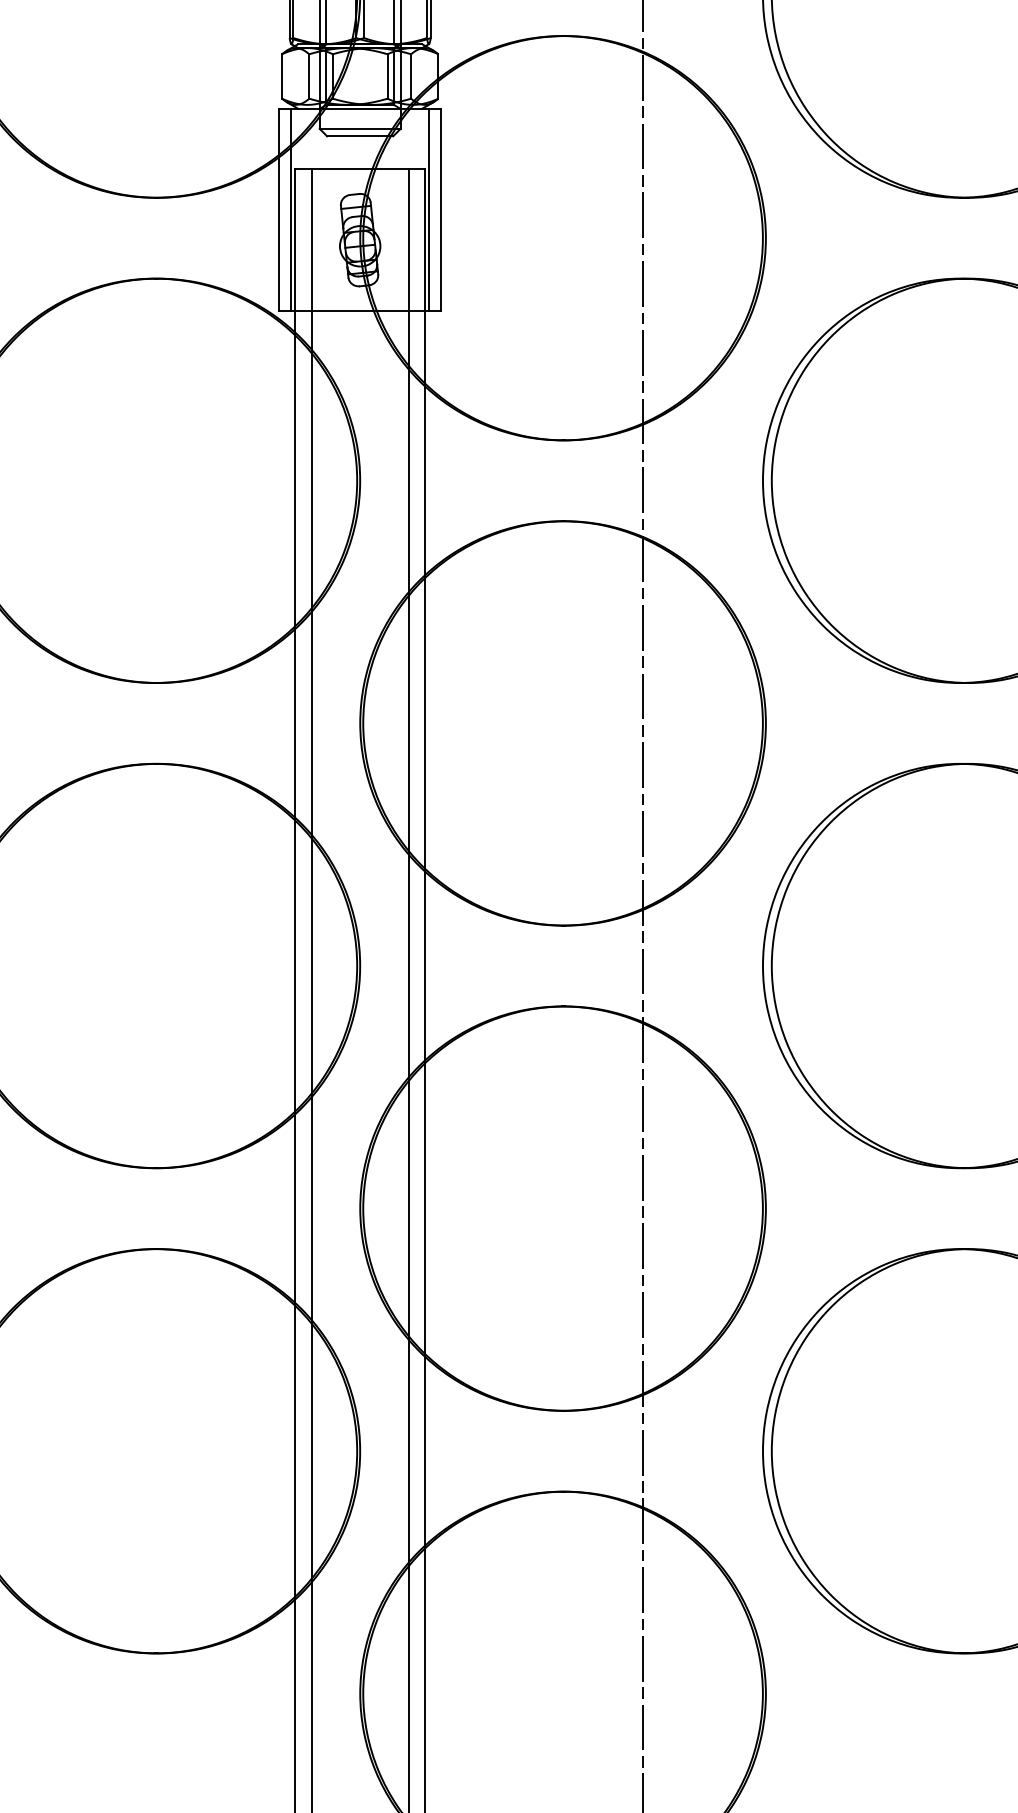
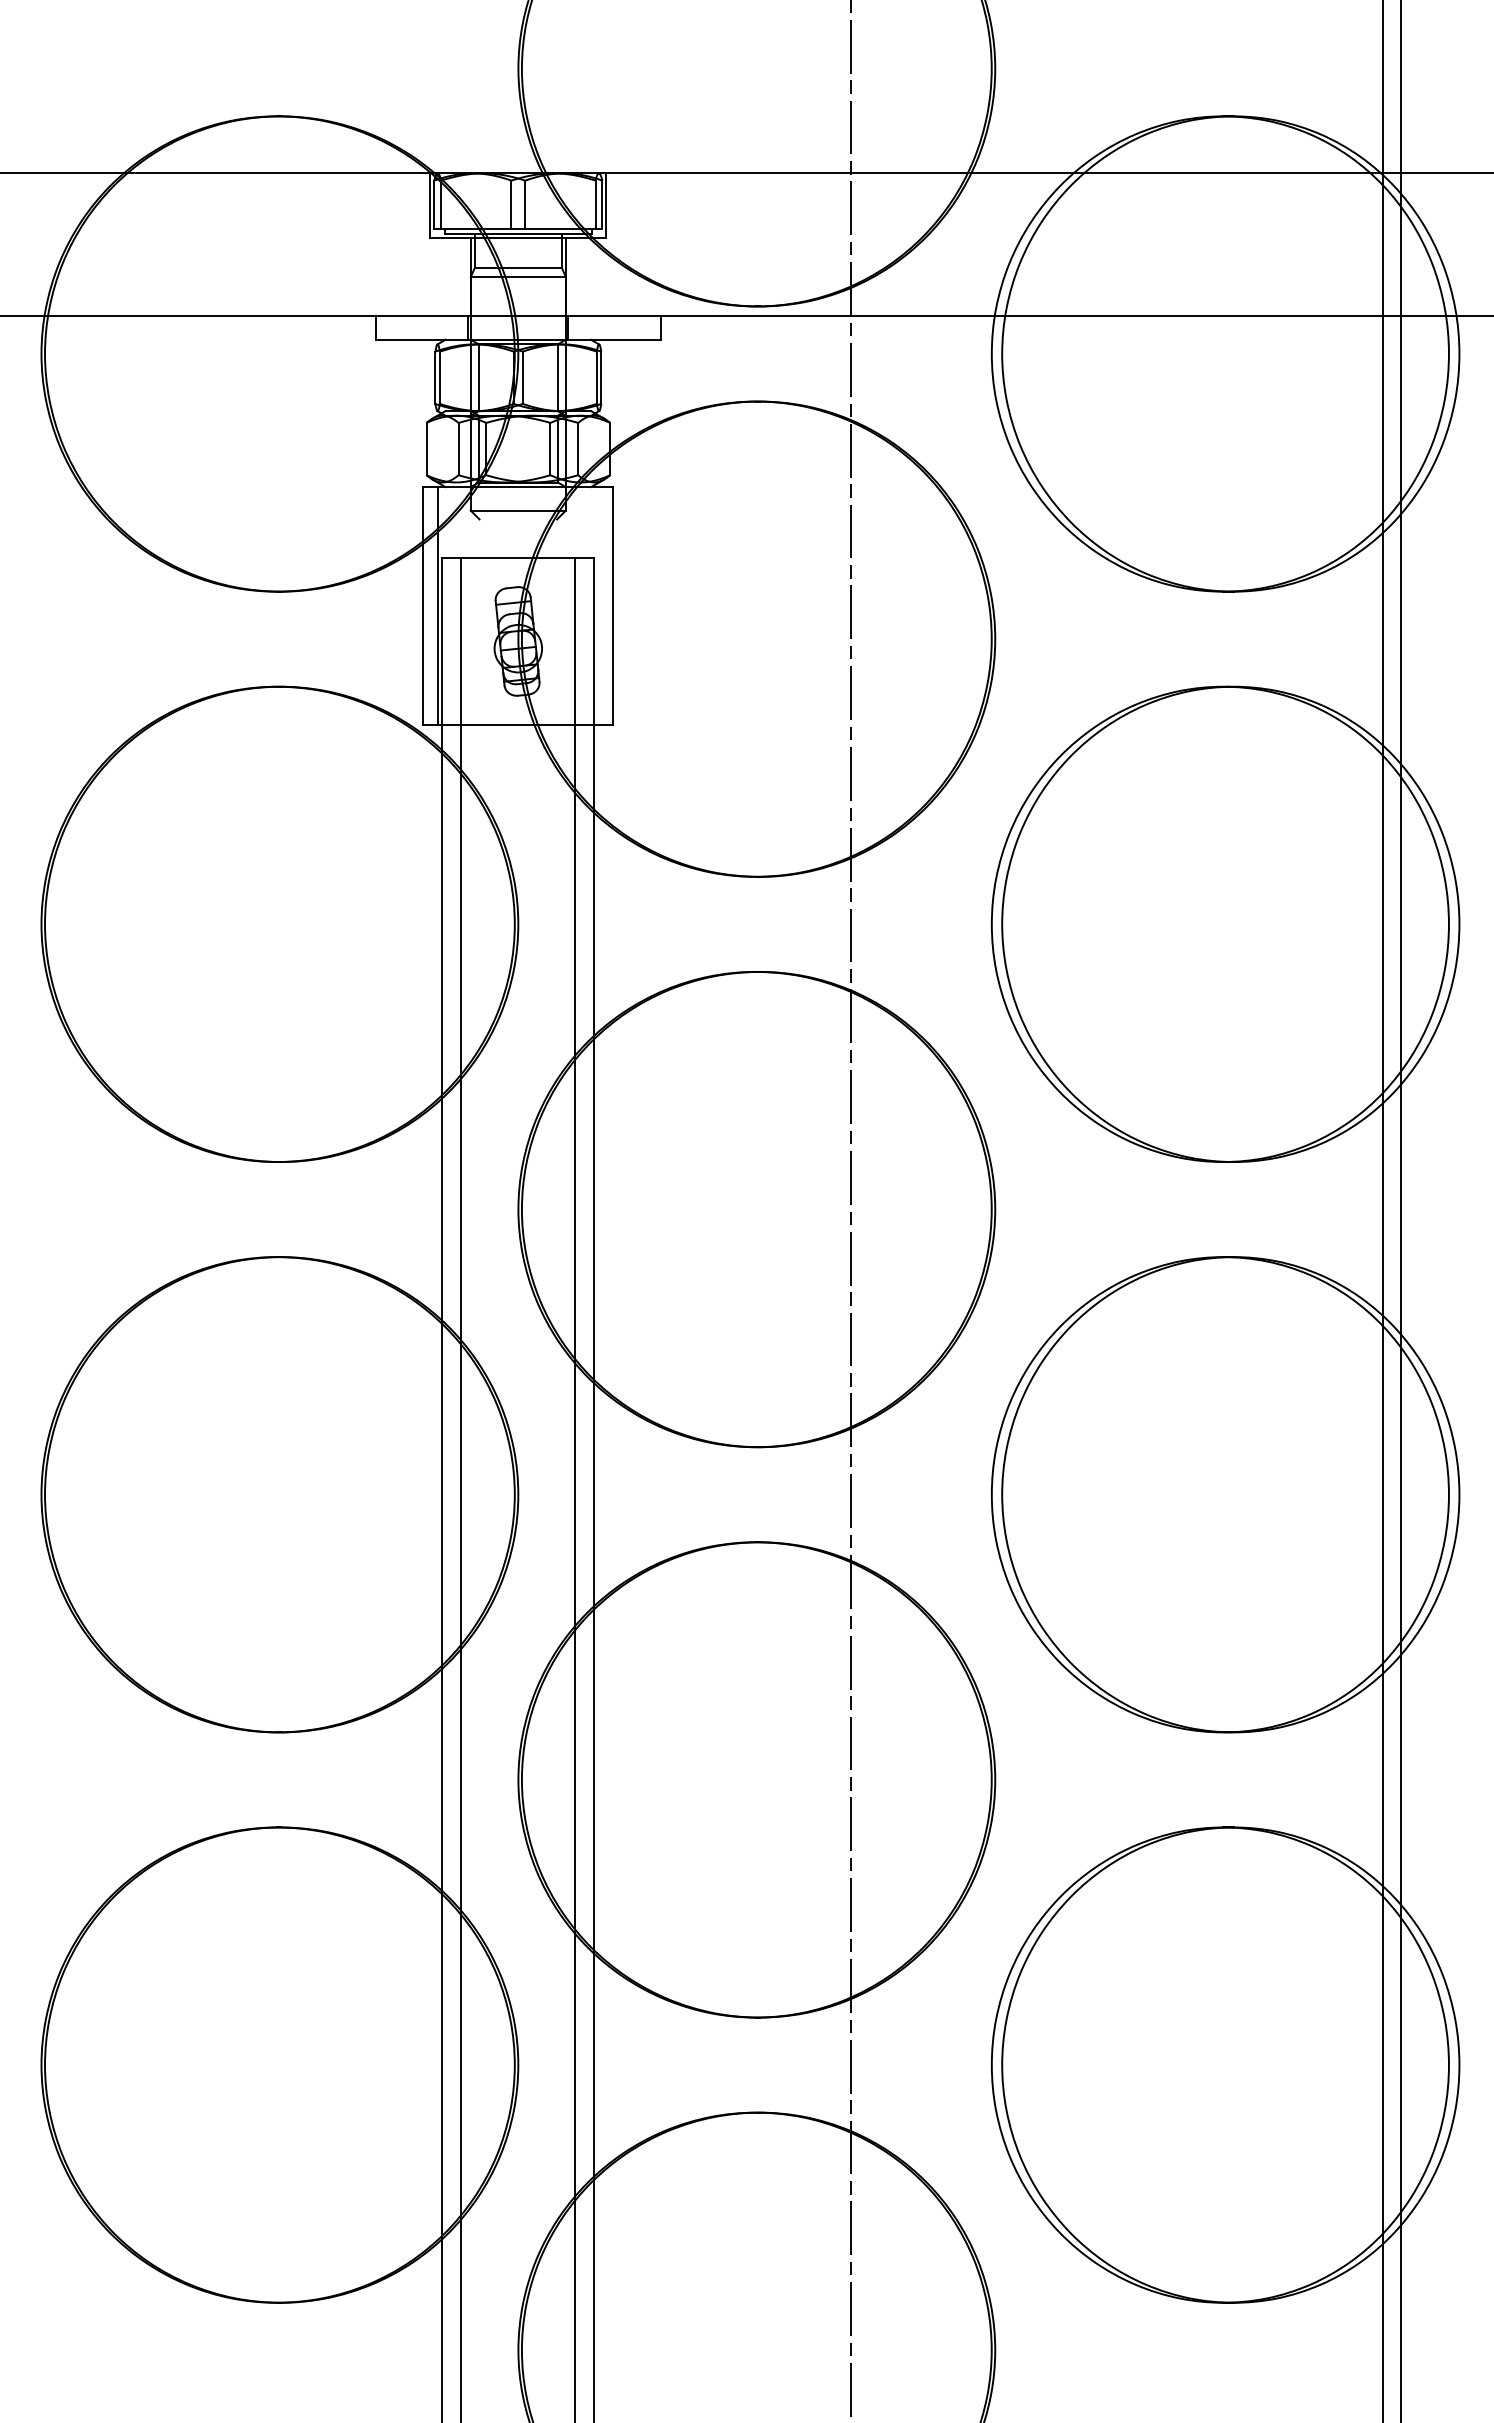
line: (360, 136) -> (518, 519), removed
line: (429, 209) -> (599, 605), removed

